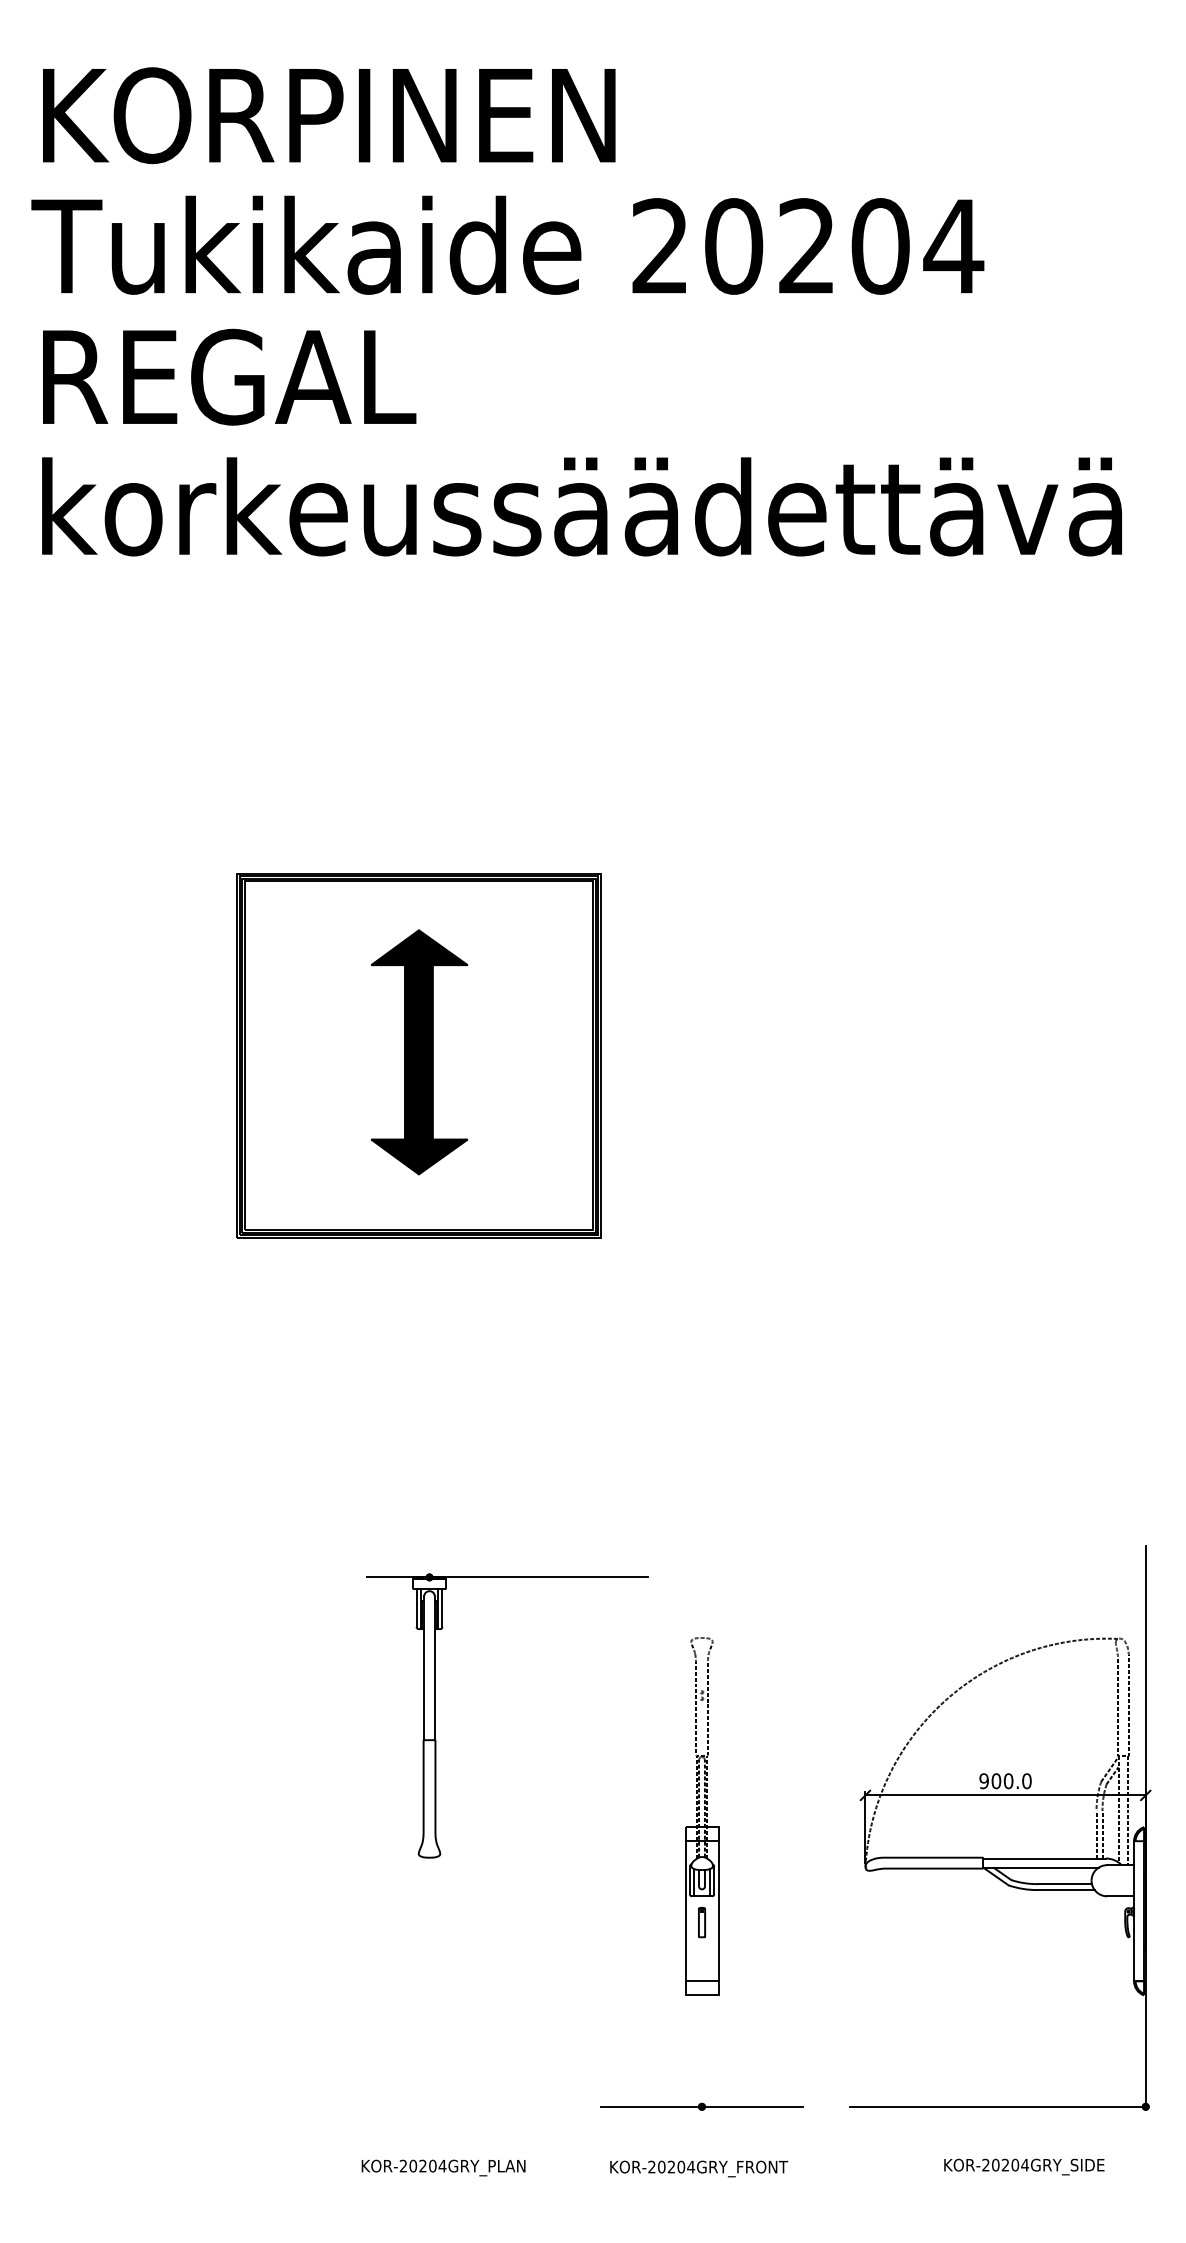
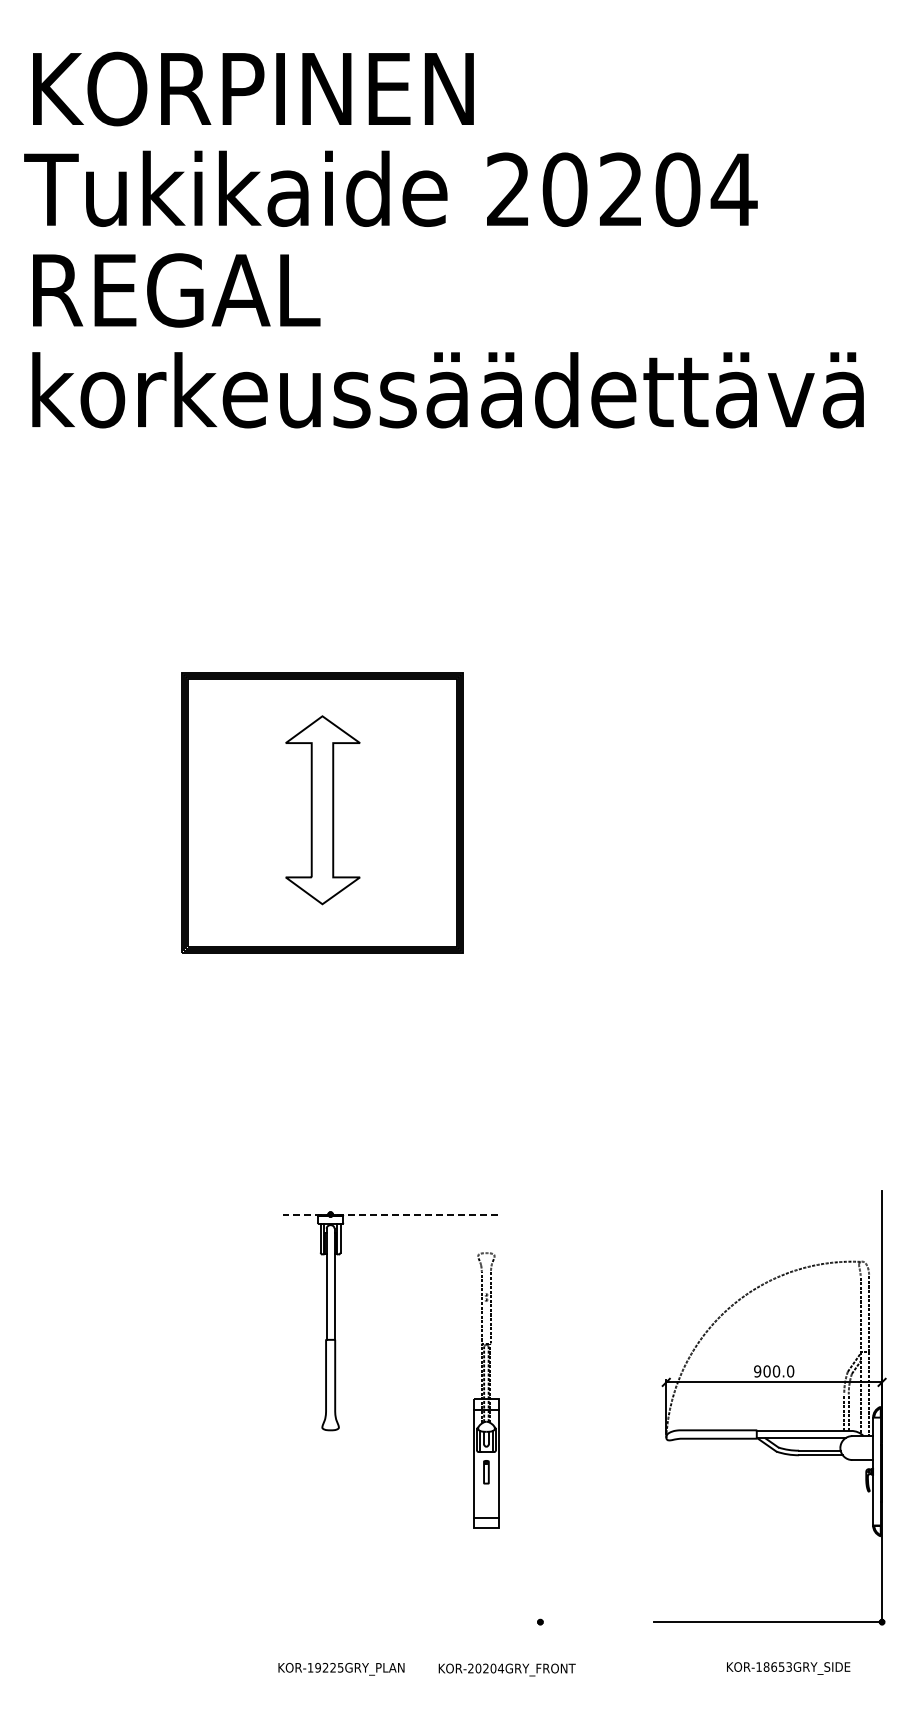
fill: (418, 1052) -> (322, 810), removed
line: (507, 1577) -> (390, 1214), solid -> dashed
part: (702, 1816) -> (486, 1390), moved
line: (702, 2107) -> (540, 1622), removed
text: (1006, 2164) -> (774, 1666), KOR-20204GRY_SIDE -> KOR-18653GRY_SIDE
text: (422, 2165) -> (325, 1667), KOR-20204GRY_PLAN -> KOR-19225GRY_PLAN
text: (698, 2168) -> (506, 1669), moved

